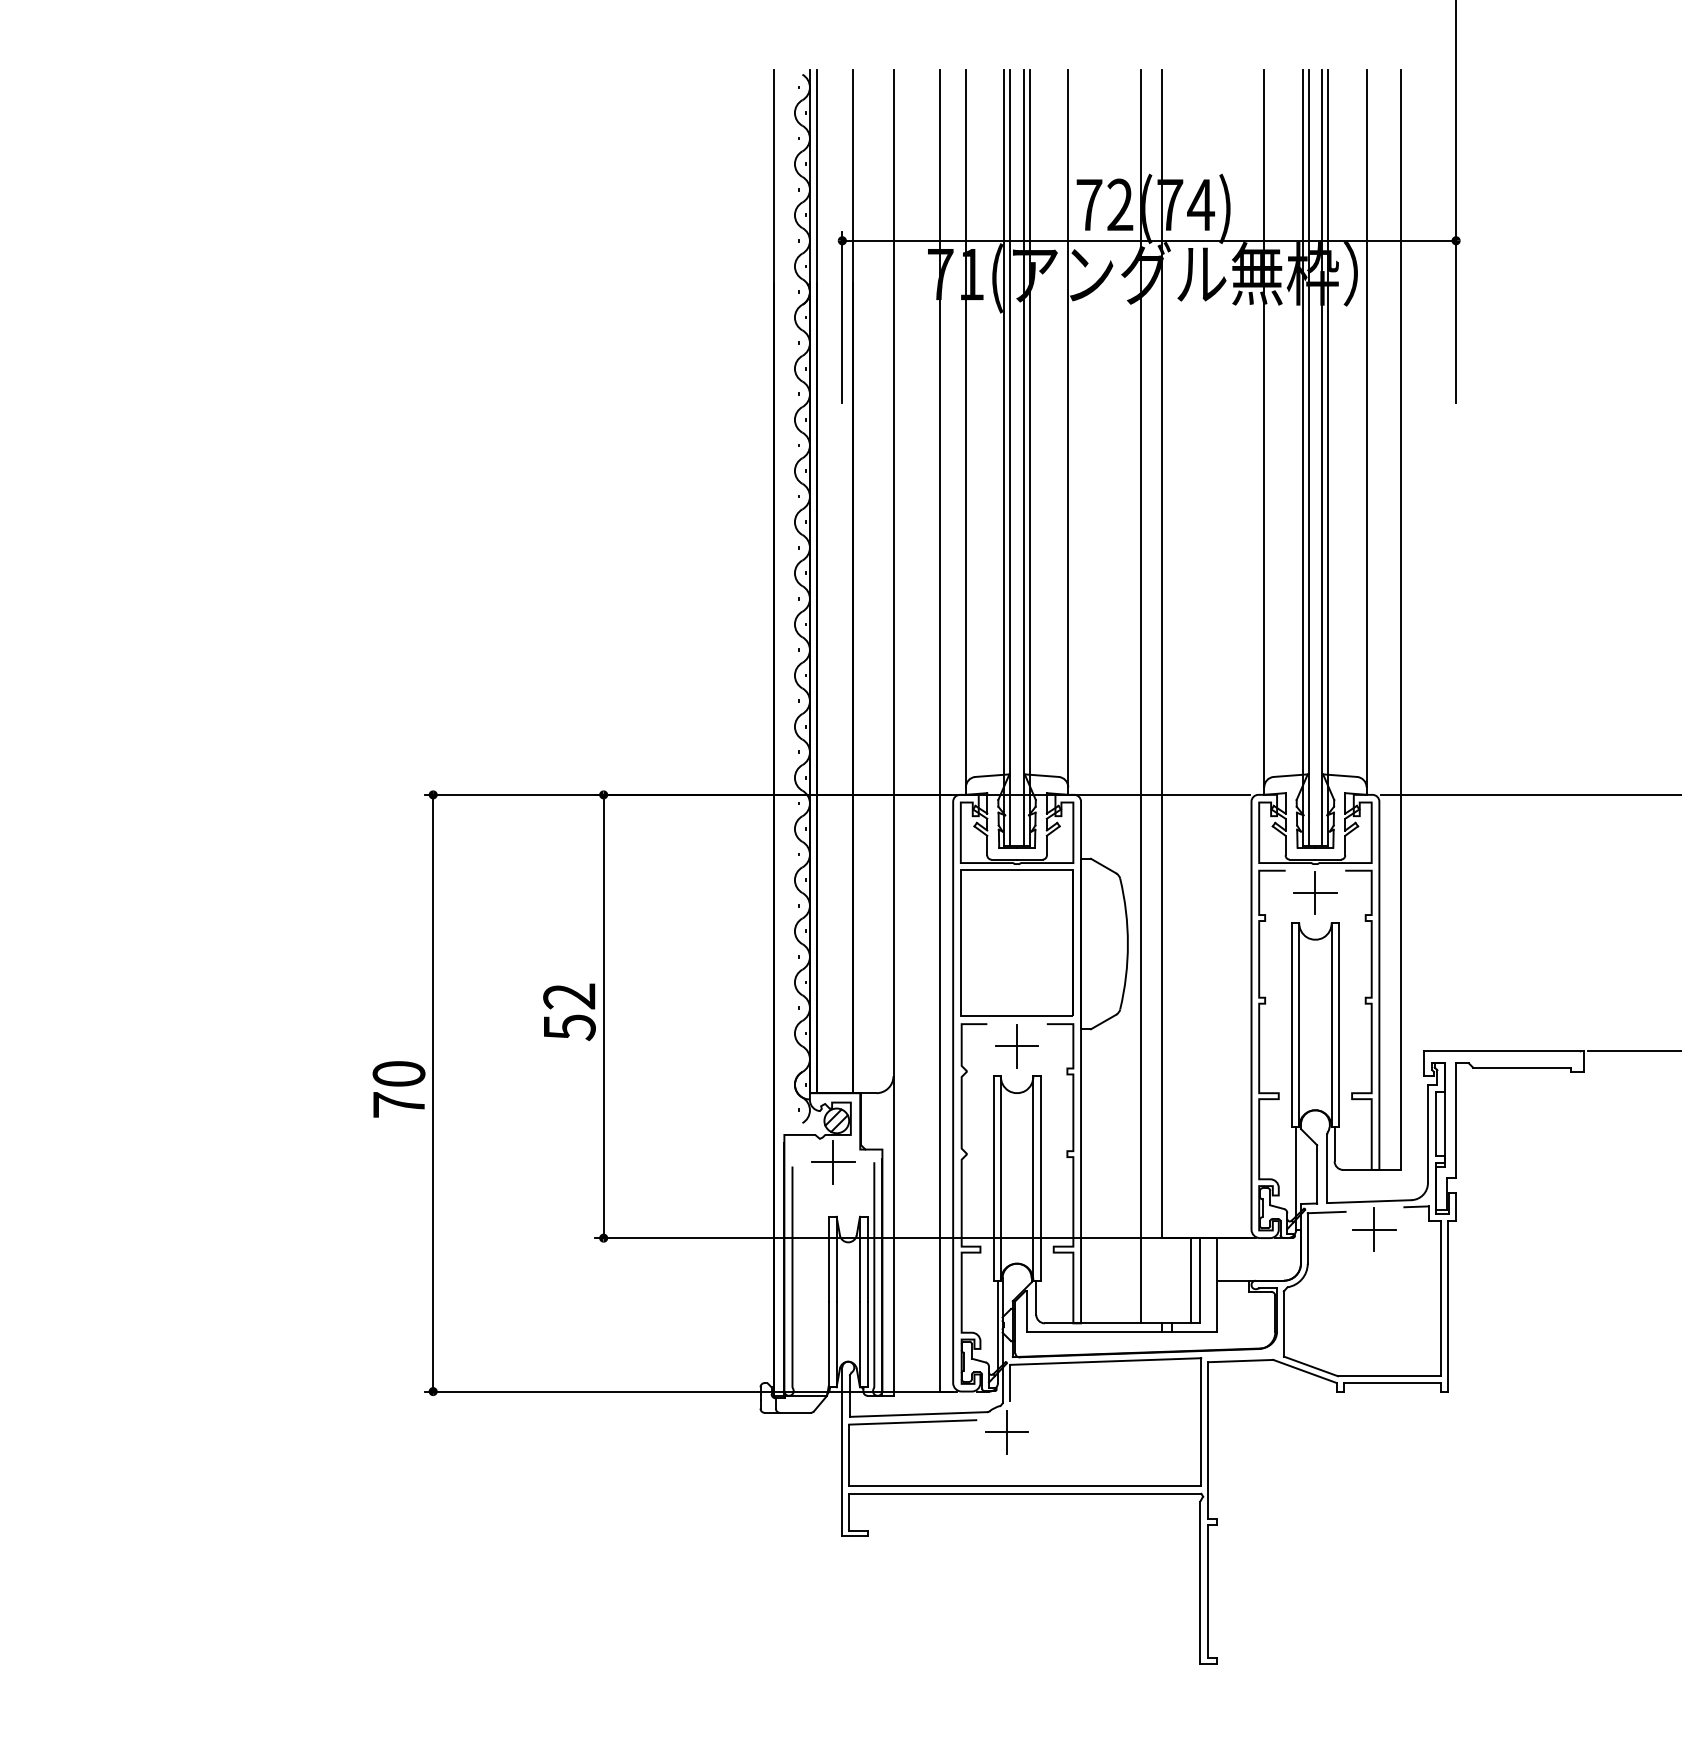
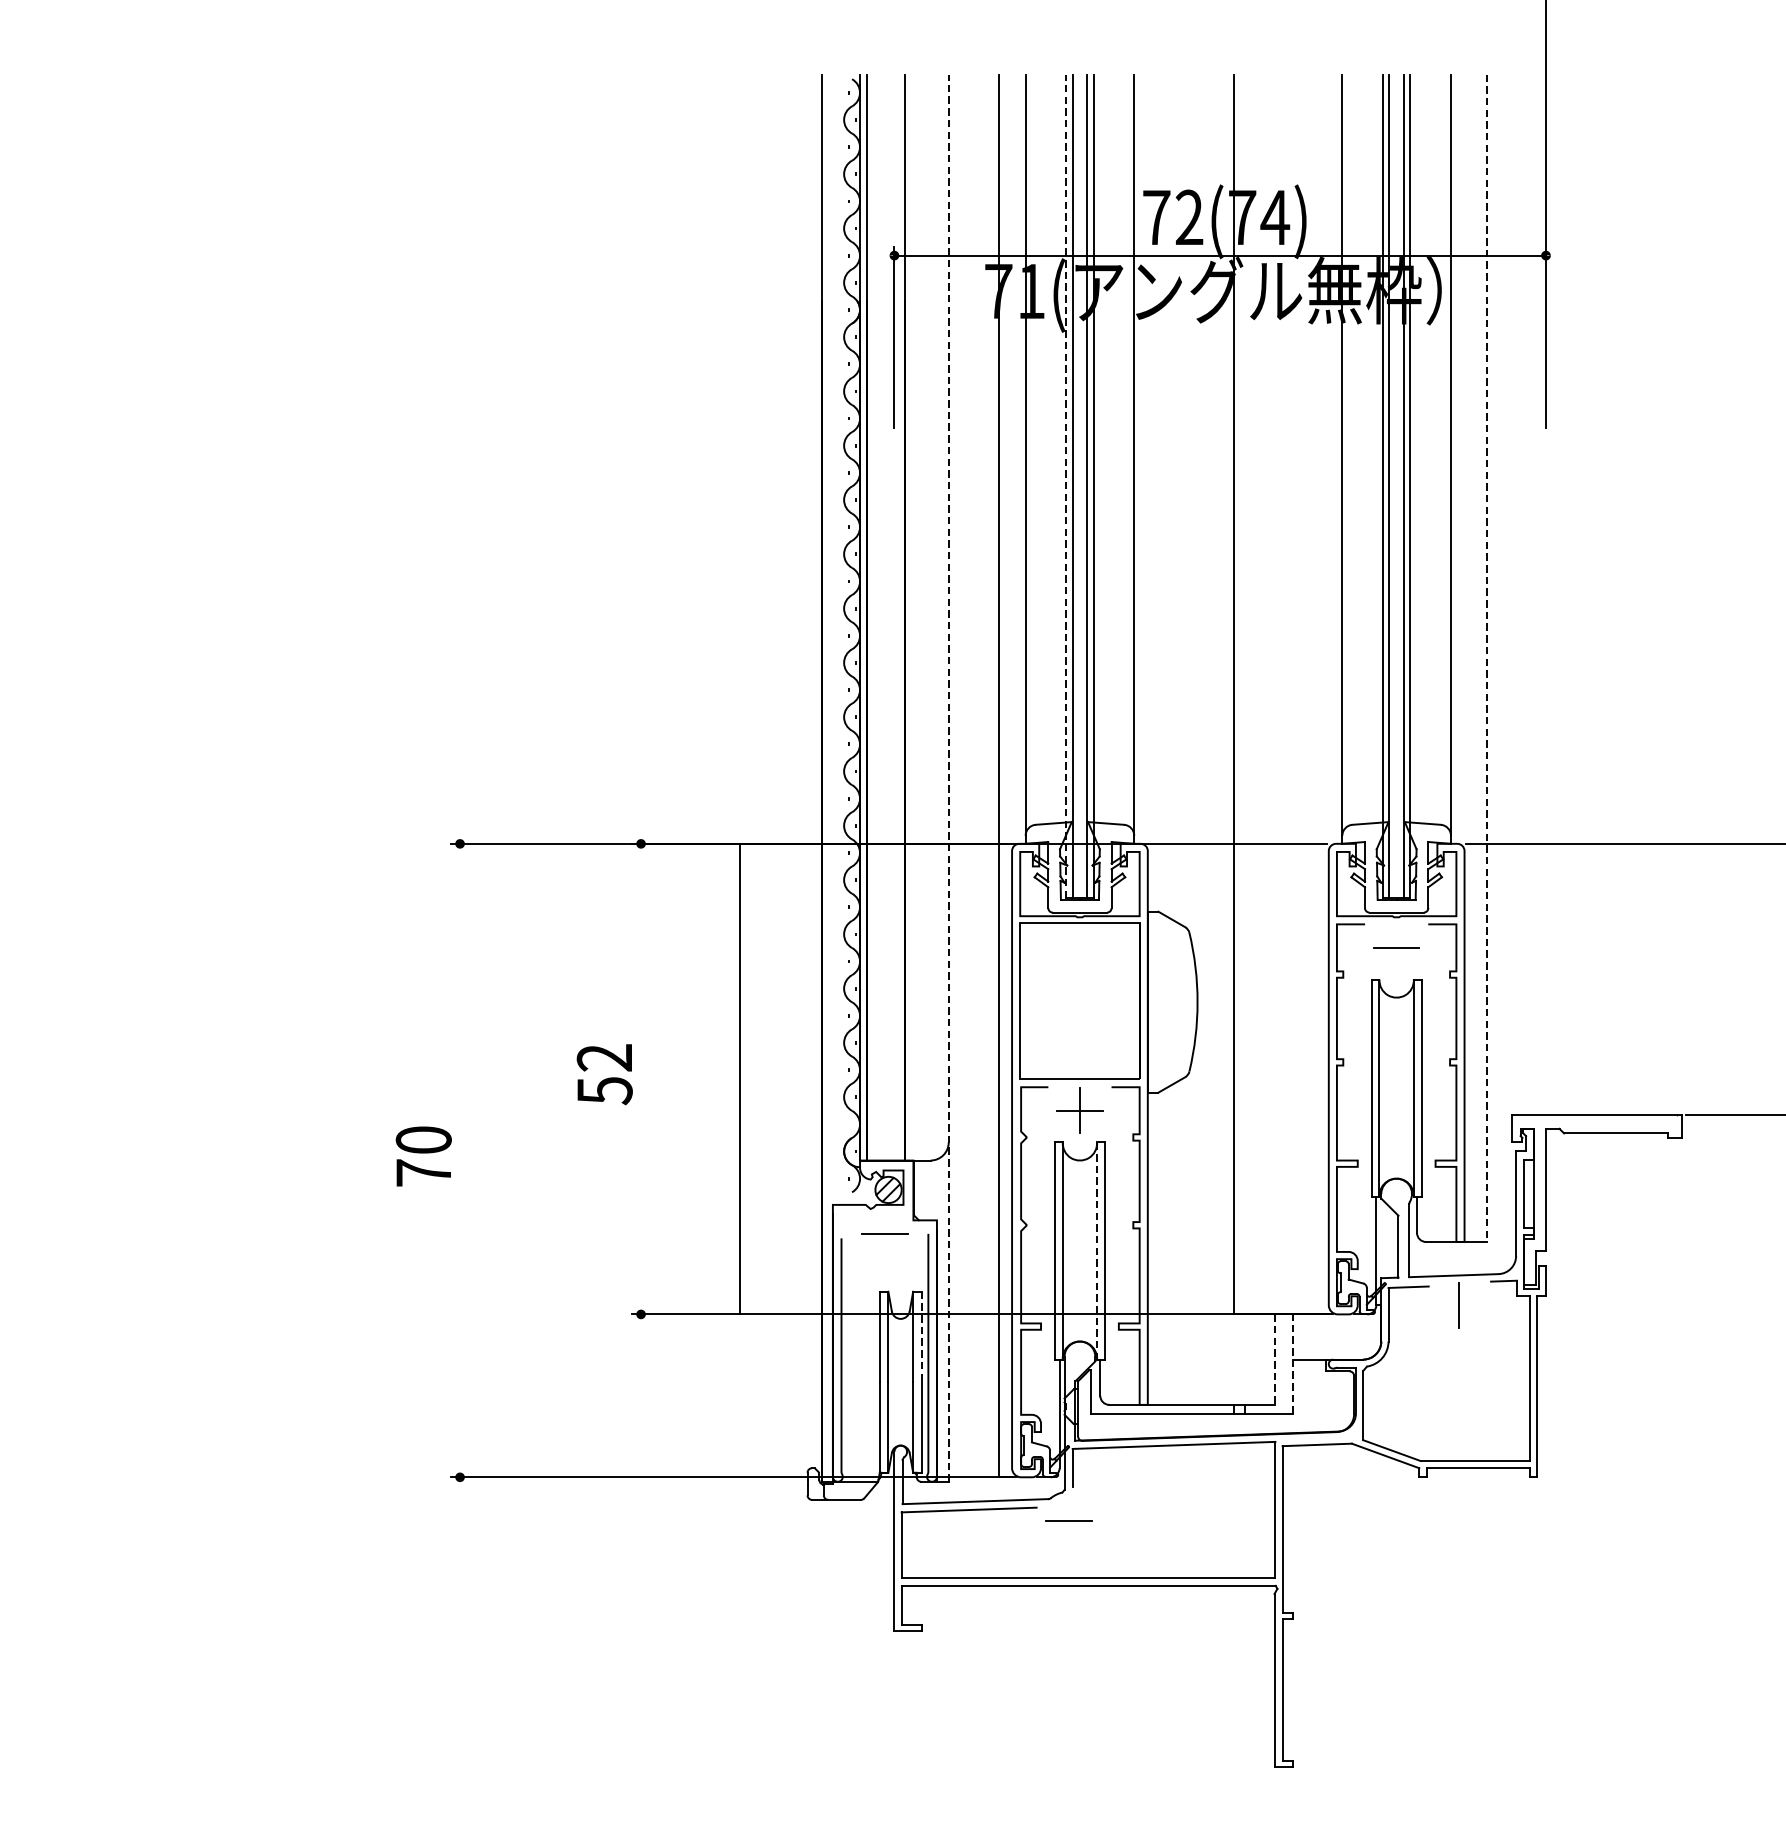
line: (1004, 458) -> (1066, 486), solid -> dashed
line: (1400, 620) -> (1486, 658), solid -> dashed
line: (1140, 696) -> (1210, 739), removed
line: (893, 733) -> (948, 778), solid -> dashed
line: (1315, 892) -> (1396, 947), removed
line: (603, 1016) -> (739, 1079), moved
line: (433, 1092) -> (460, 1159), removed
line: (833, 1161) -> (885, 1233), removed
line: (1033, 1178) -> (1097, 1251), solid -> dashed
line: (1373, 1229) -> (1458, 1305), removed
line: (867, 1259) -> (921, 1337), solid -> dashed
line: (1190, 1280) -> (1264, 1359), removed
line: (1200, 1280) -> (1274, 1359), solid -> dashed
line: (1217, 1285) -> (1292, 1364), solid -> dashed
line: (1006, 1432) -> (1068, 1520), removed

